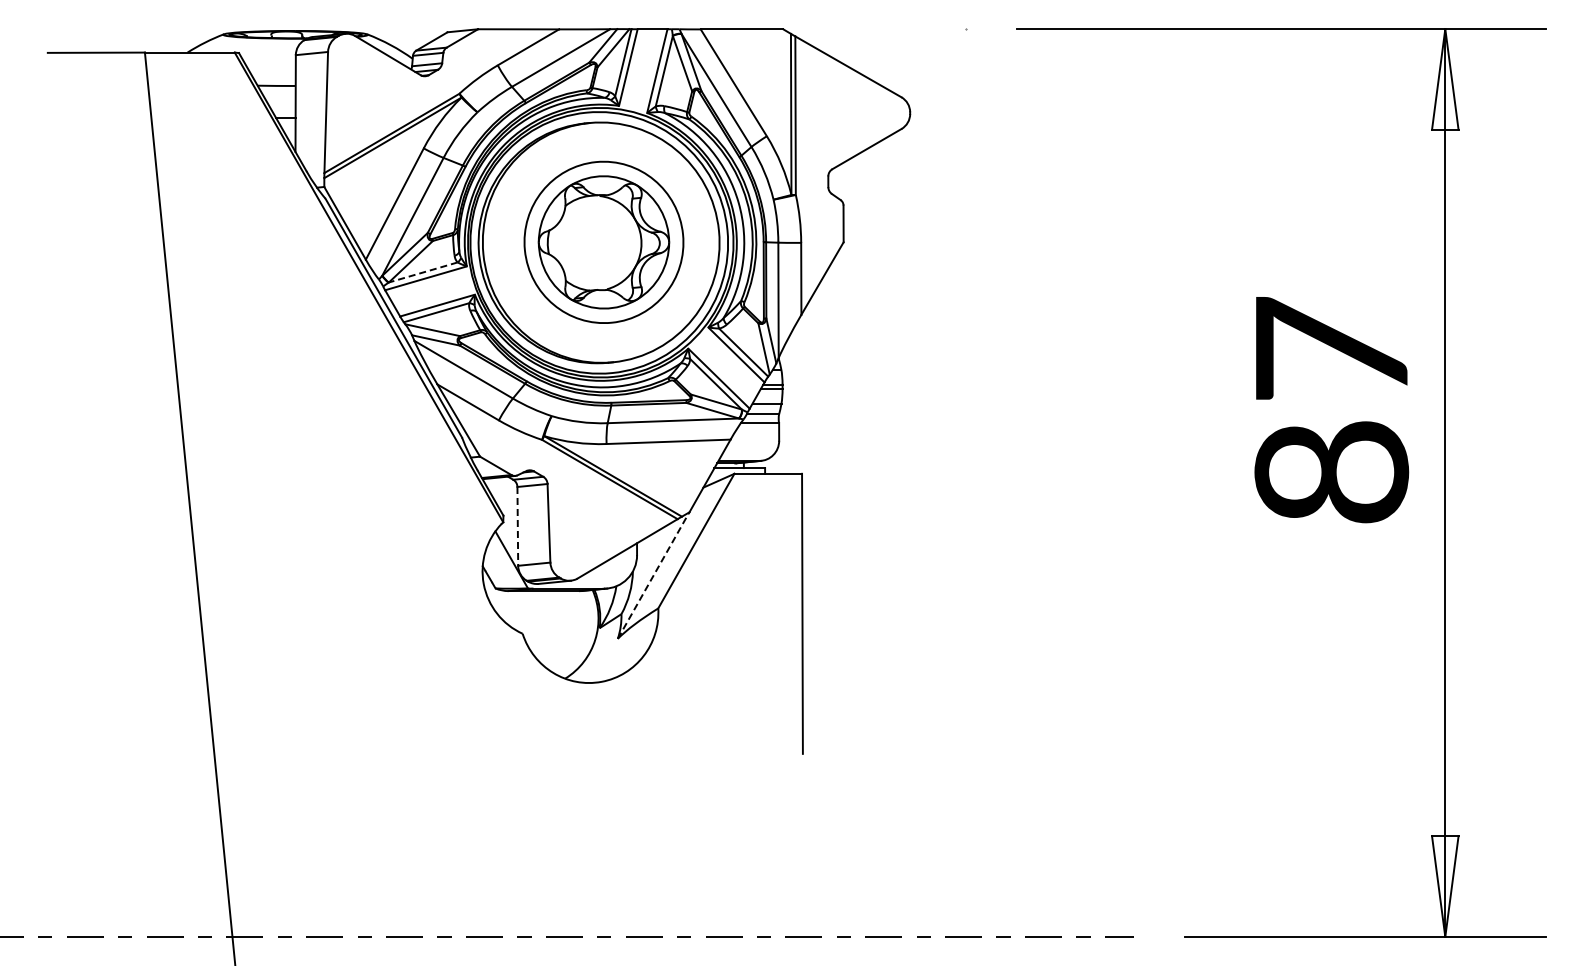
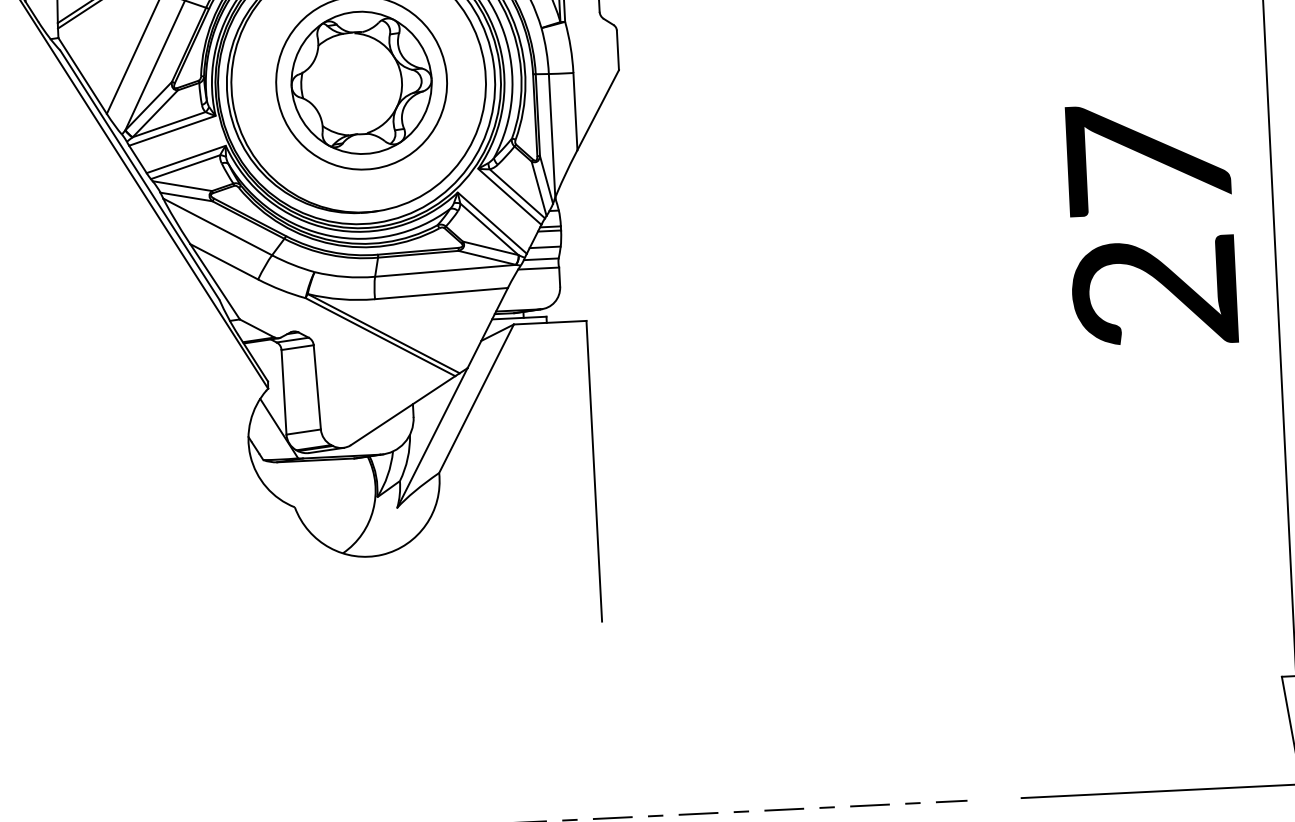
line: (423, 272) -> (169, 124), dashed -> solid
text: (1331, 472) -> (1154, 291), 87 -> 27
line: (517, 526) -> (283, 392), dashed -> solid
line: (653, 575) -> (432, 437), dashed -> solid

